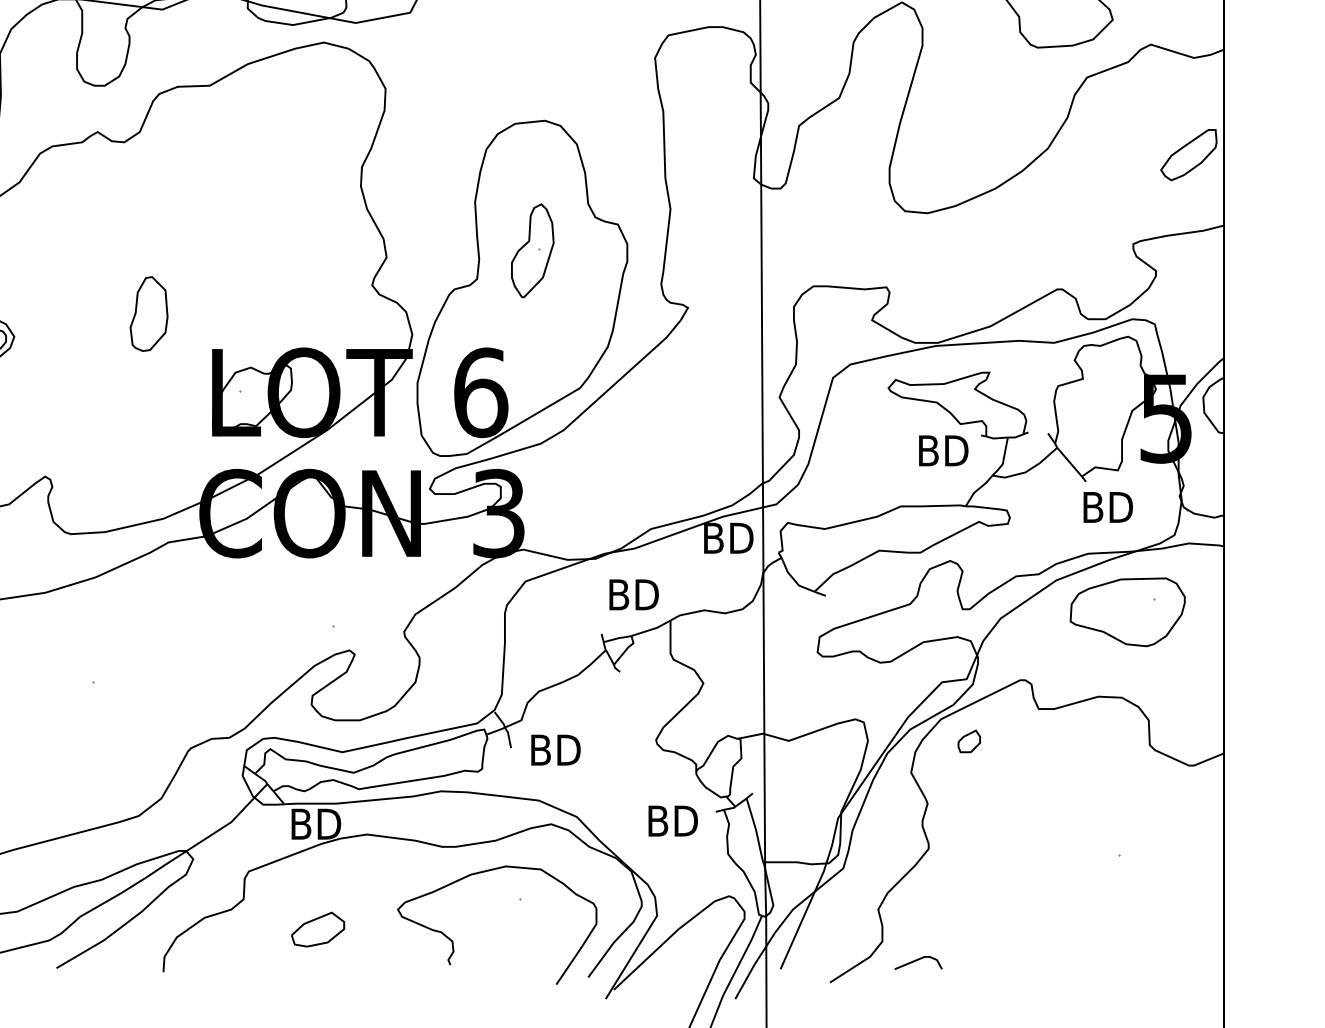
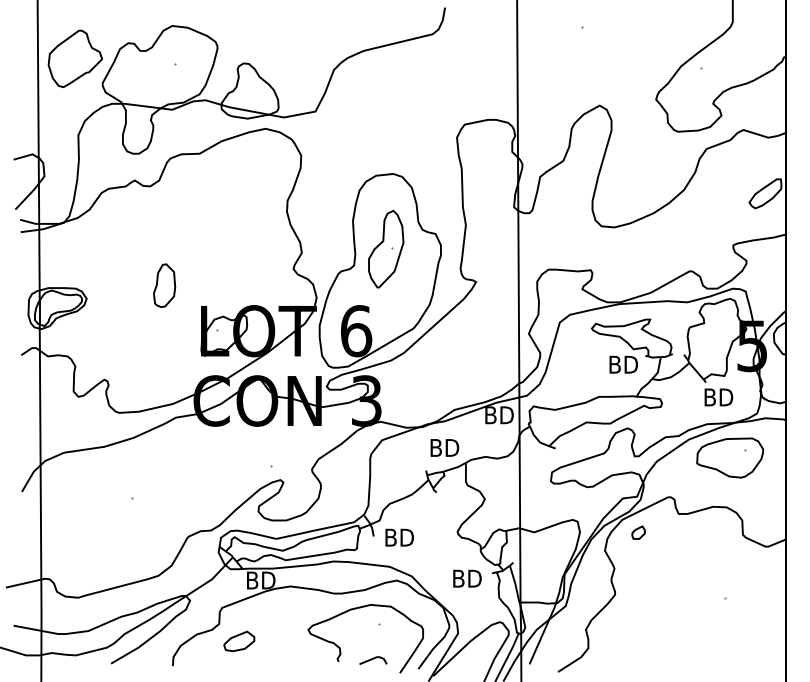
part: (533, 249) -> (386, 248), size x1.43
part: (318, 929) -> (239, 641), moved
line: (918, 960) -> (373, 659), moved

